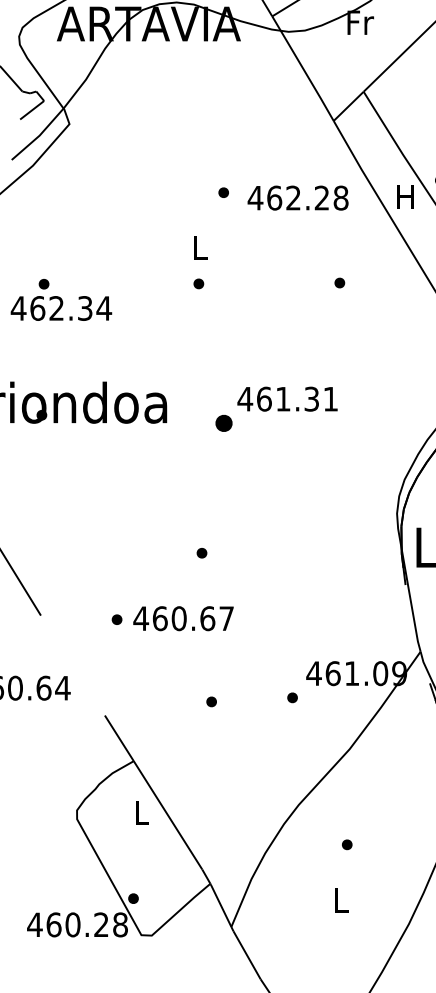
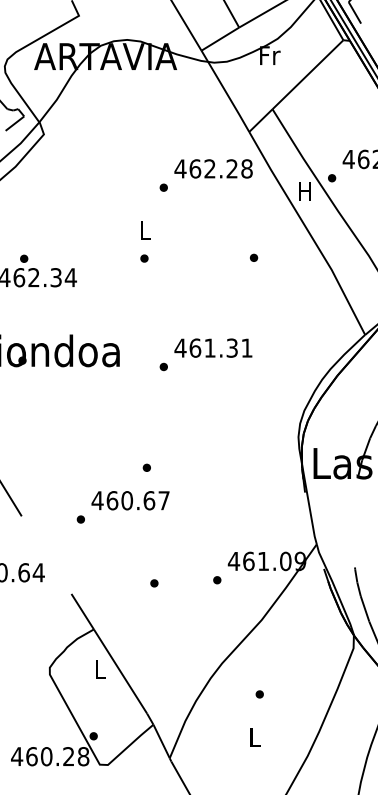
text: (297, 197) -> (213, 168), moved
part: (223, 422) -> (163, 366), size x0.62
text: (183, 618) -> (130, 500), moved

